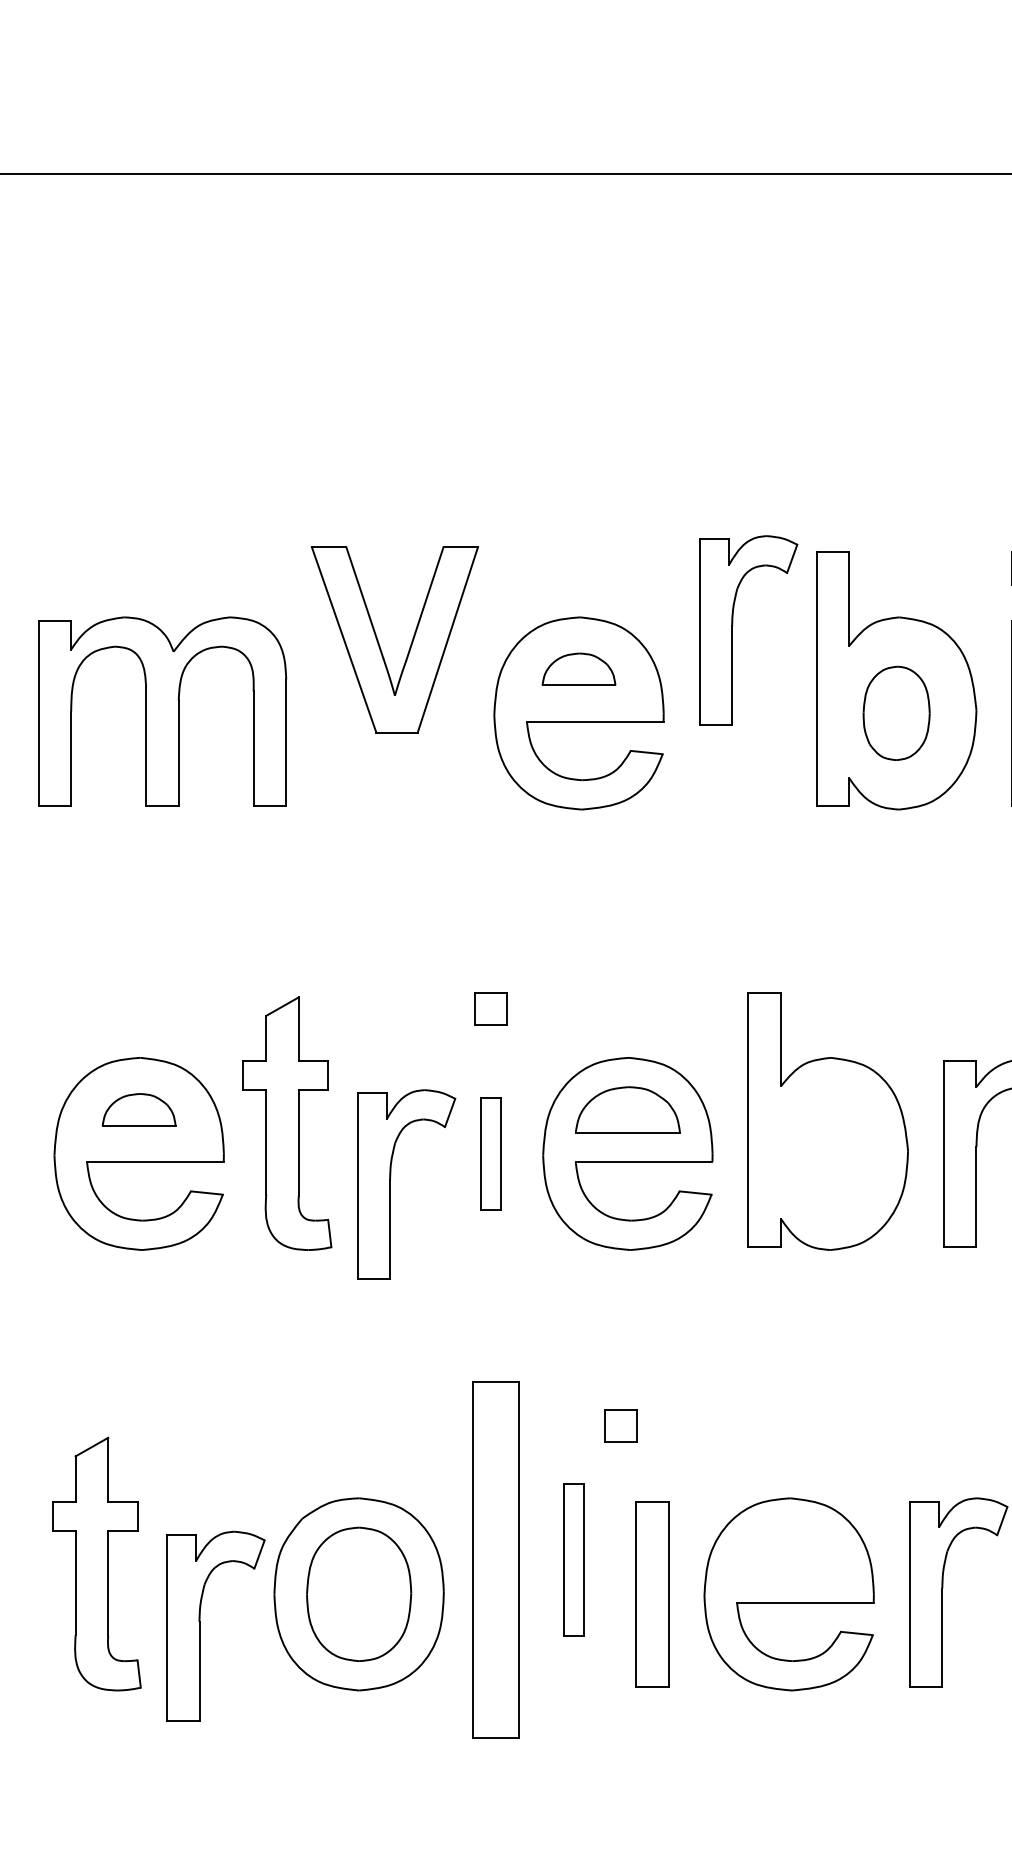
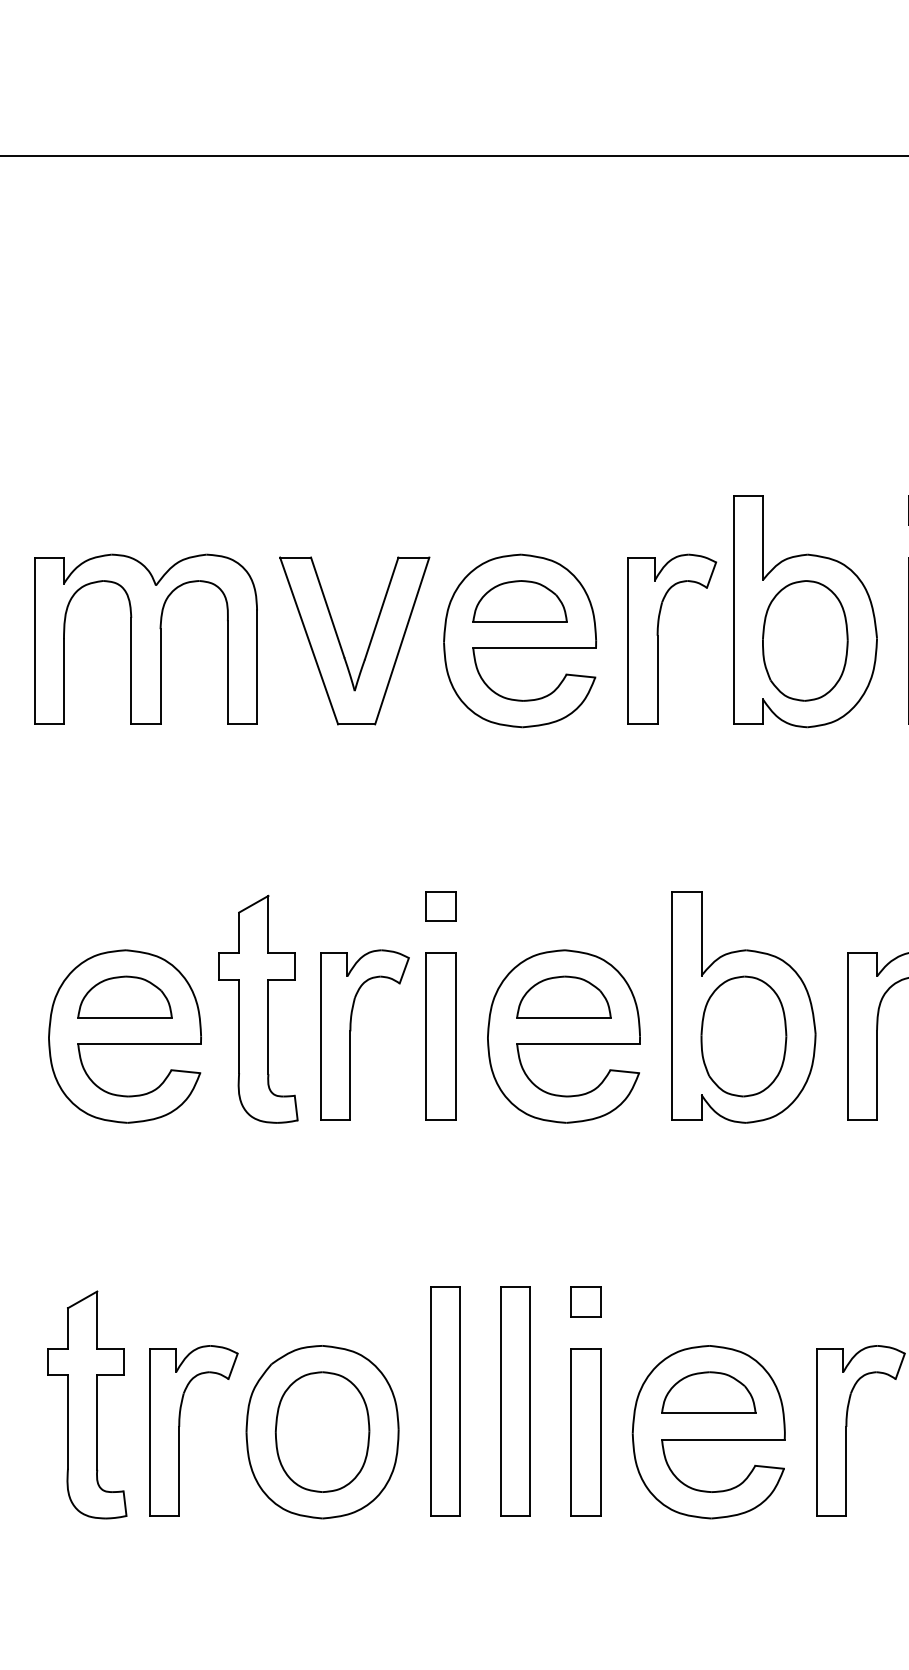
part: (733, 629) -> (658, 638), moved
part: (380, 645) -> (341, 645), moved
part: (578, 669) -> (519, 601), size x1.43
part: (896, 712) -> (805, 640), size x1.43
part: (138, 1109) -> (124, 996), size x1.43
part: (490, 1153) -> (440, 1036), size x1.67
part: (827, 1153) -> (743, 1036), added
part: (391, 1180) -> (351, 1031), moved
part: (620, 1425) -> (585, 1301), moved
part: (788, 1550) -> (708, 1392), added
part: (495, 1560) -> (445, 1401), size x0.71
part: (573, 1560) -> (515, 1401), size x1.67
part: (200, 1621) -> (180, 1426), moved

